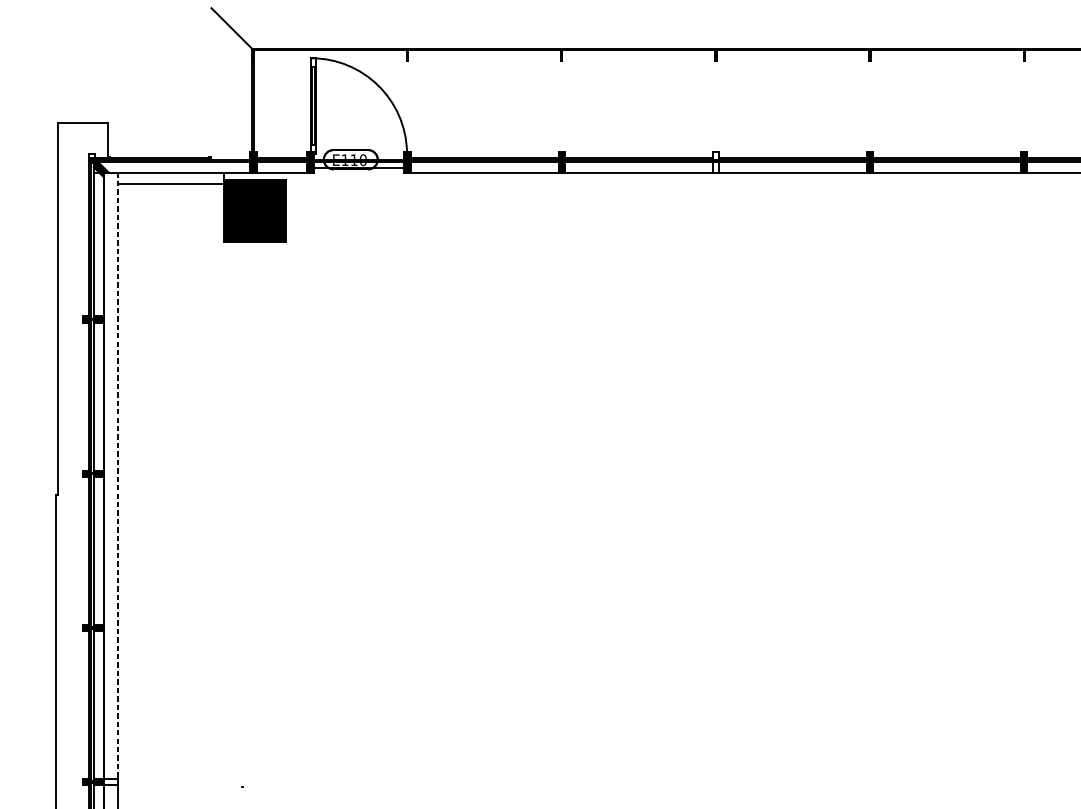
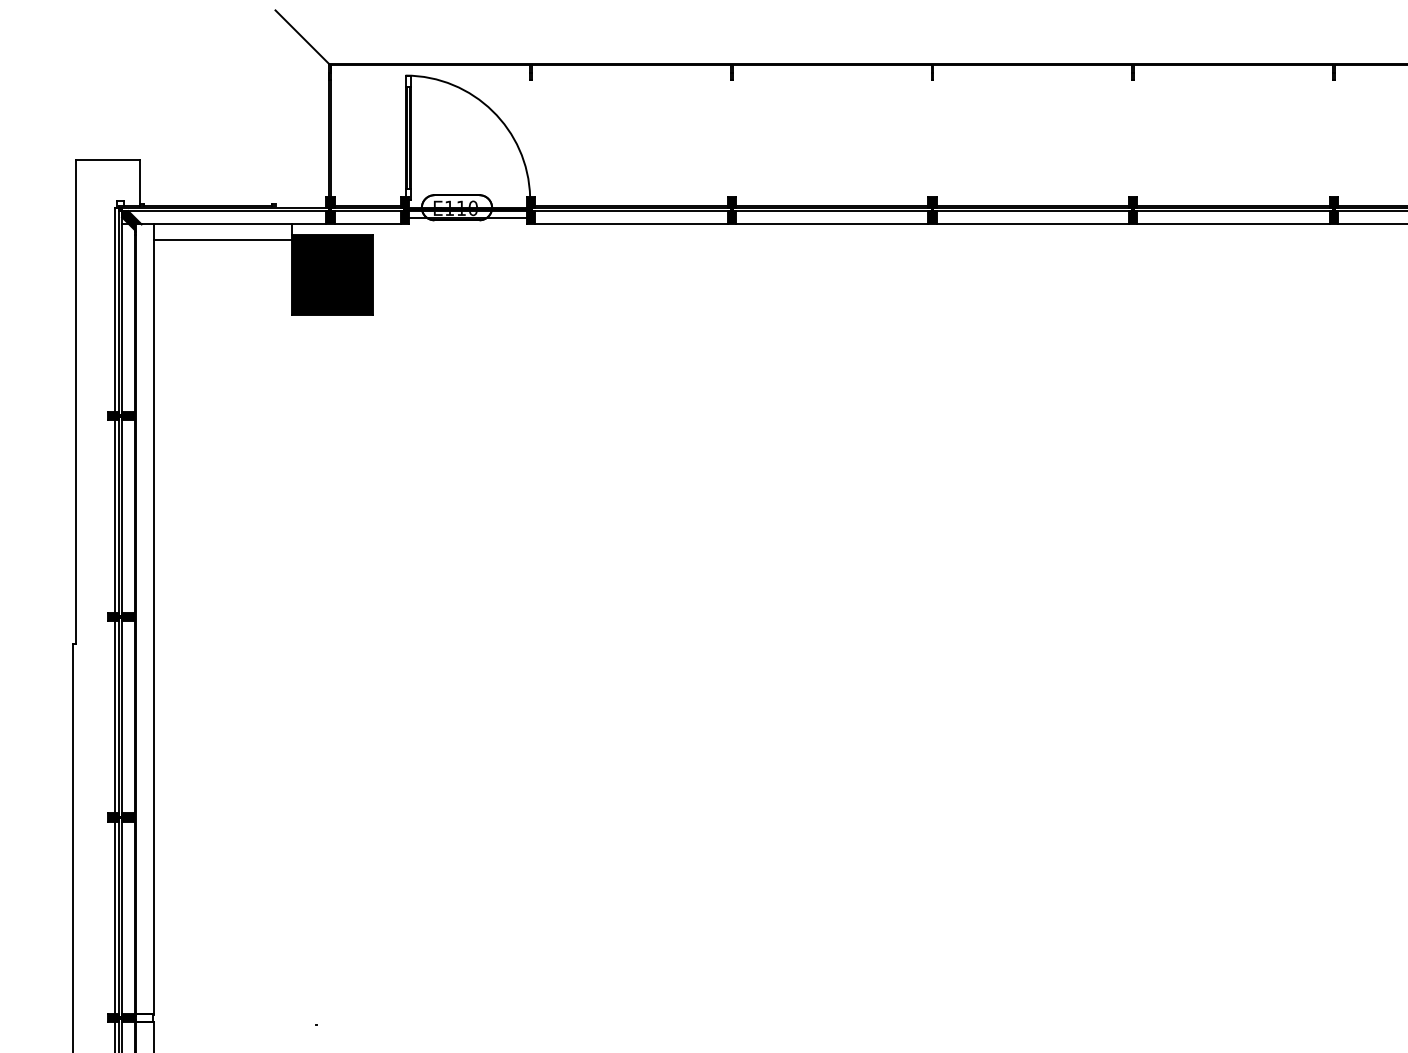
fill: (715, 161) -> (932, 210), added
line: (117, 475) -> (153, 619), dashed -> solid

